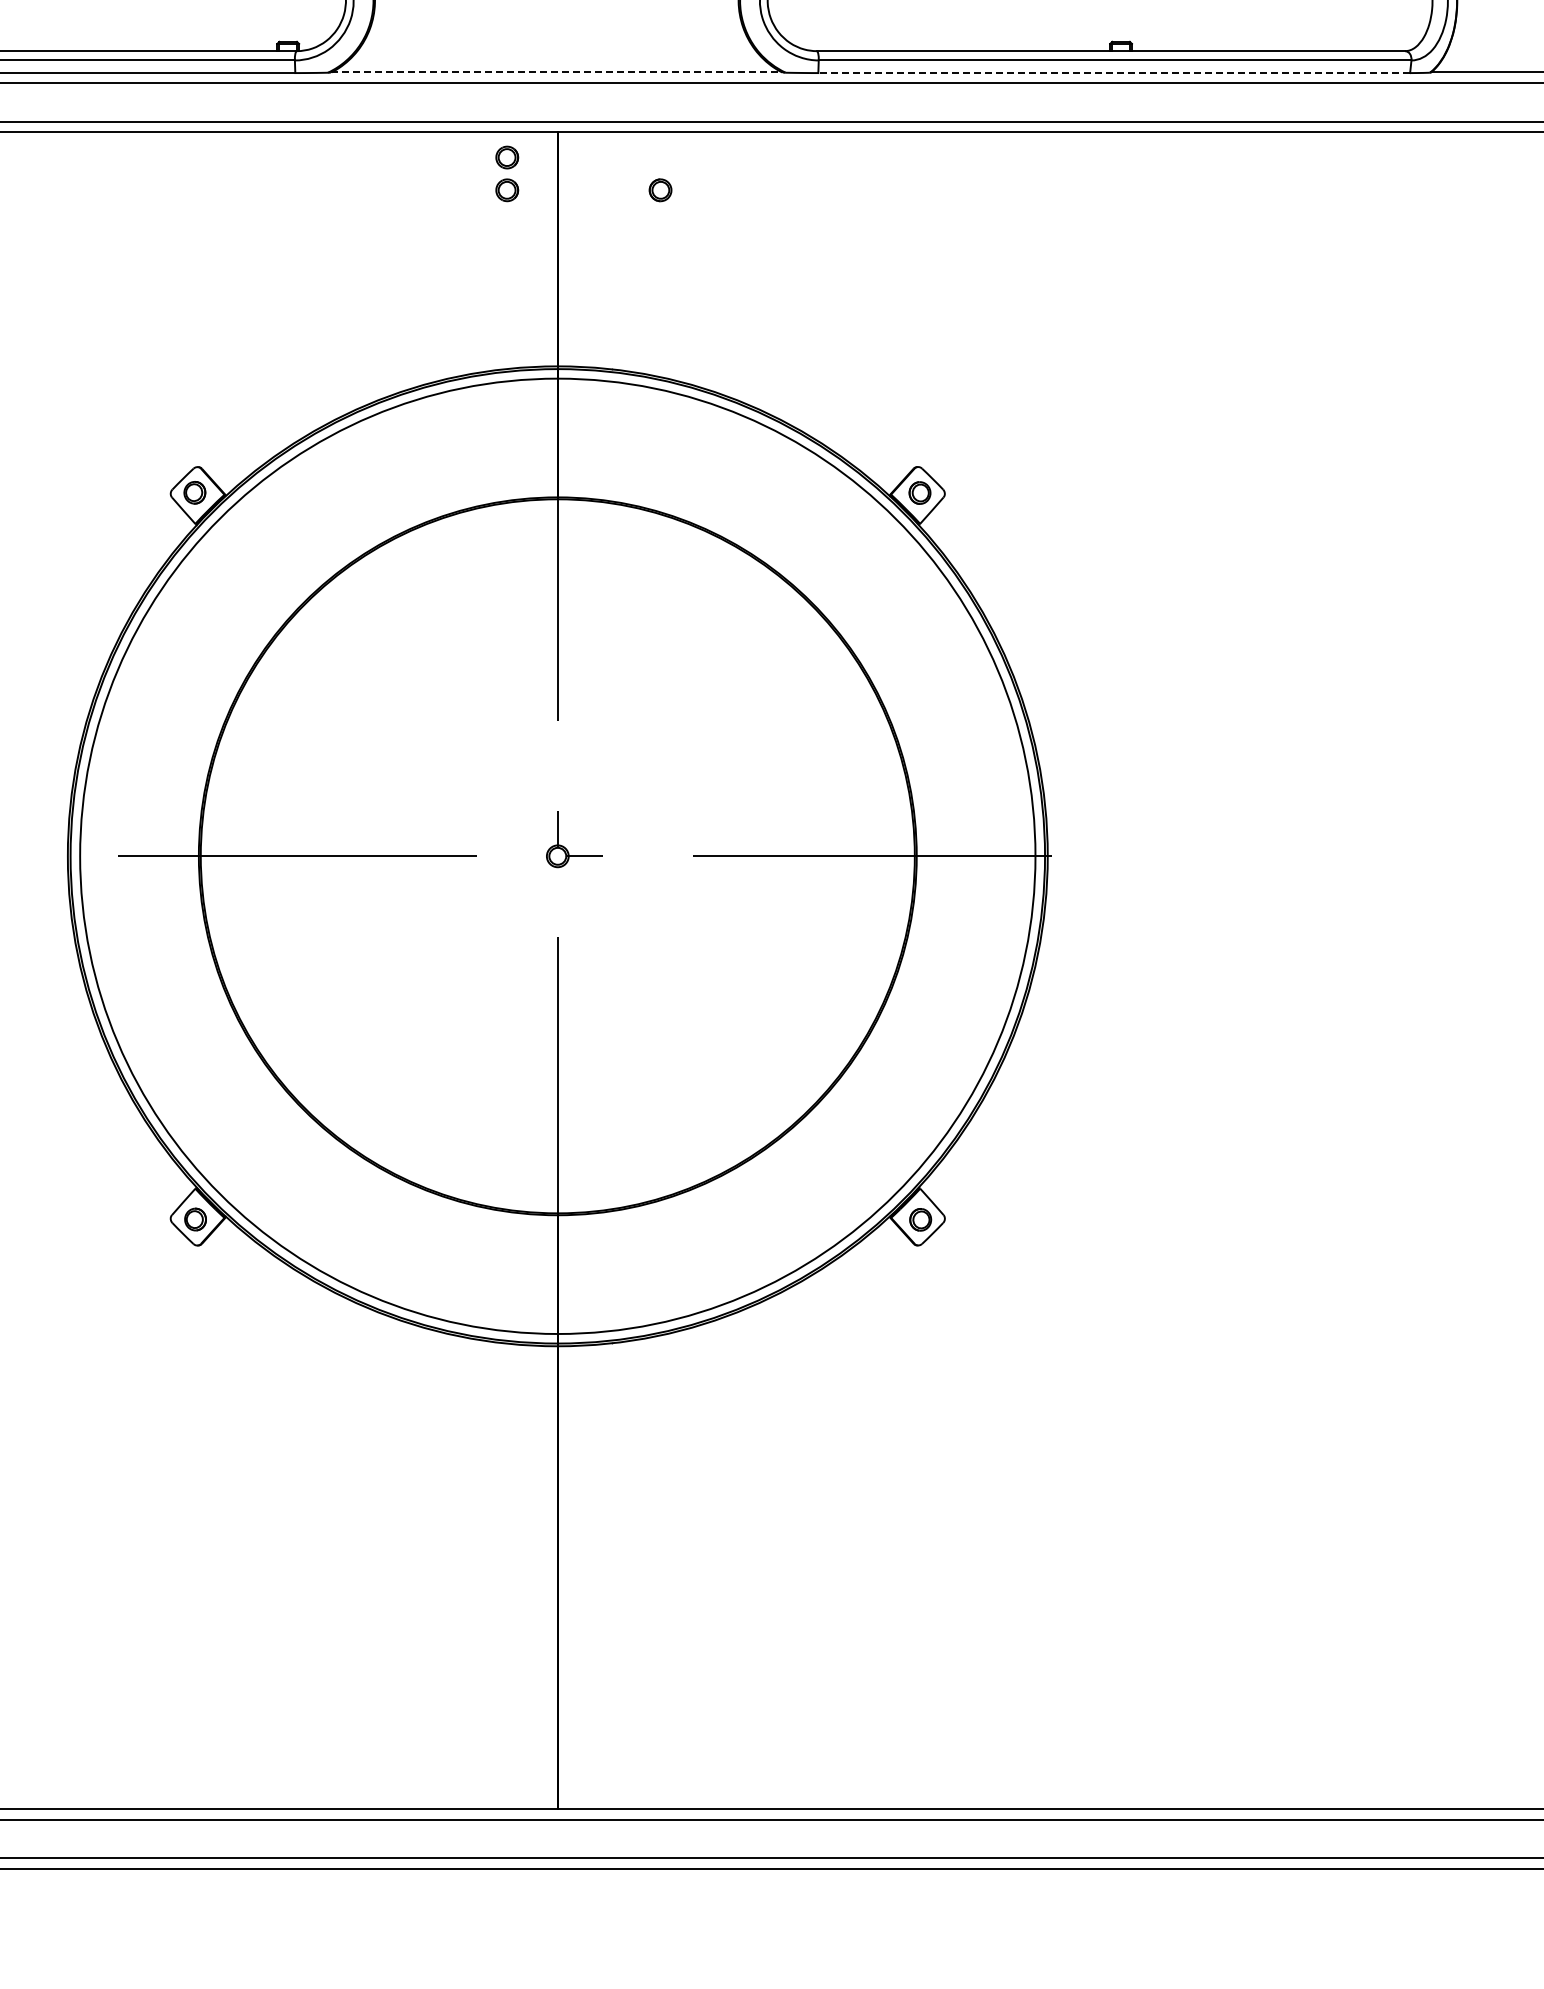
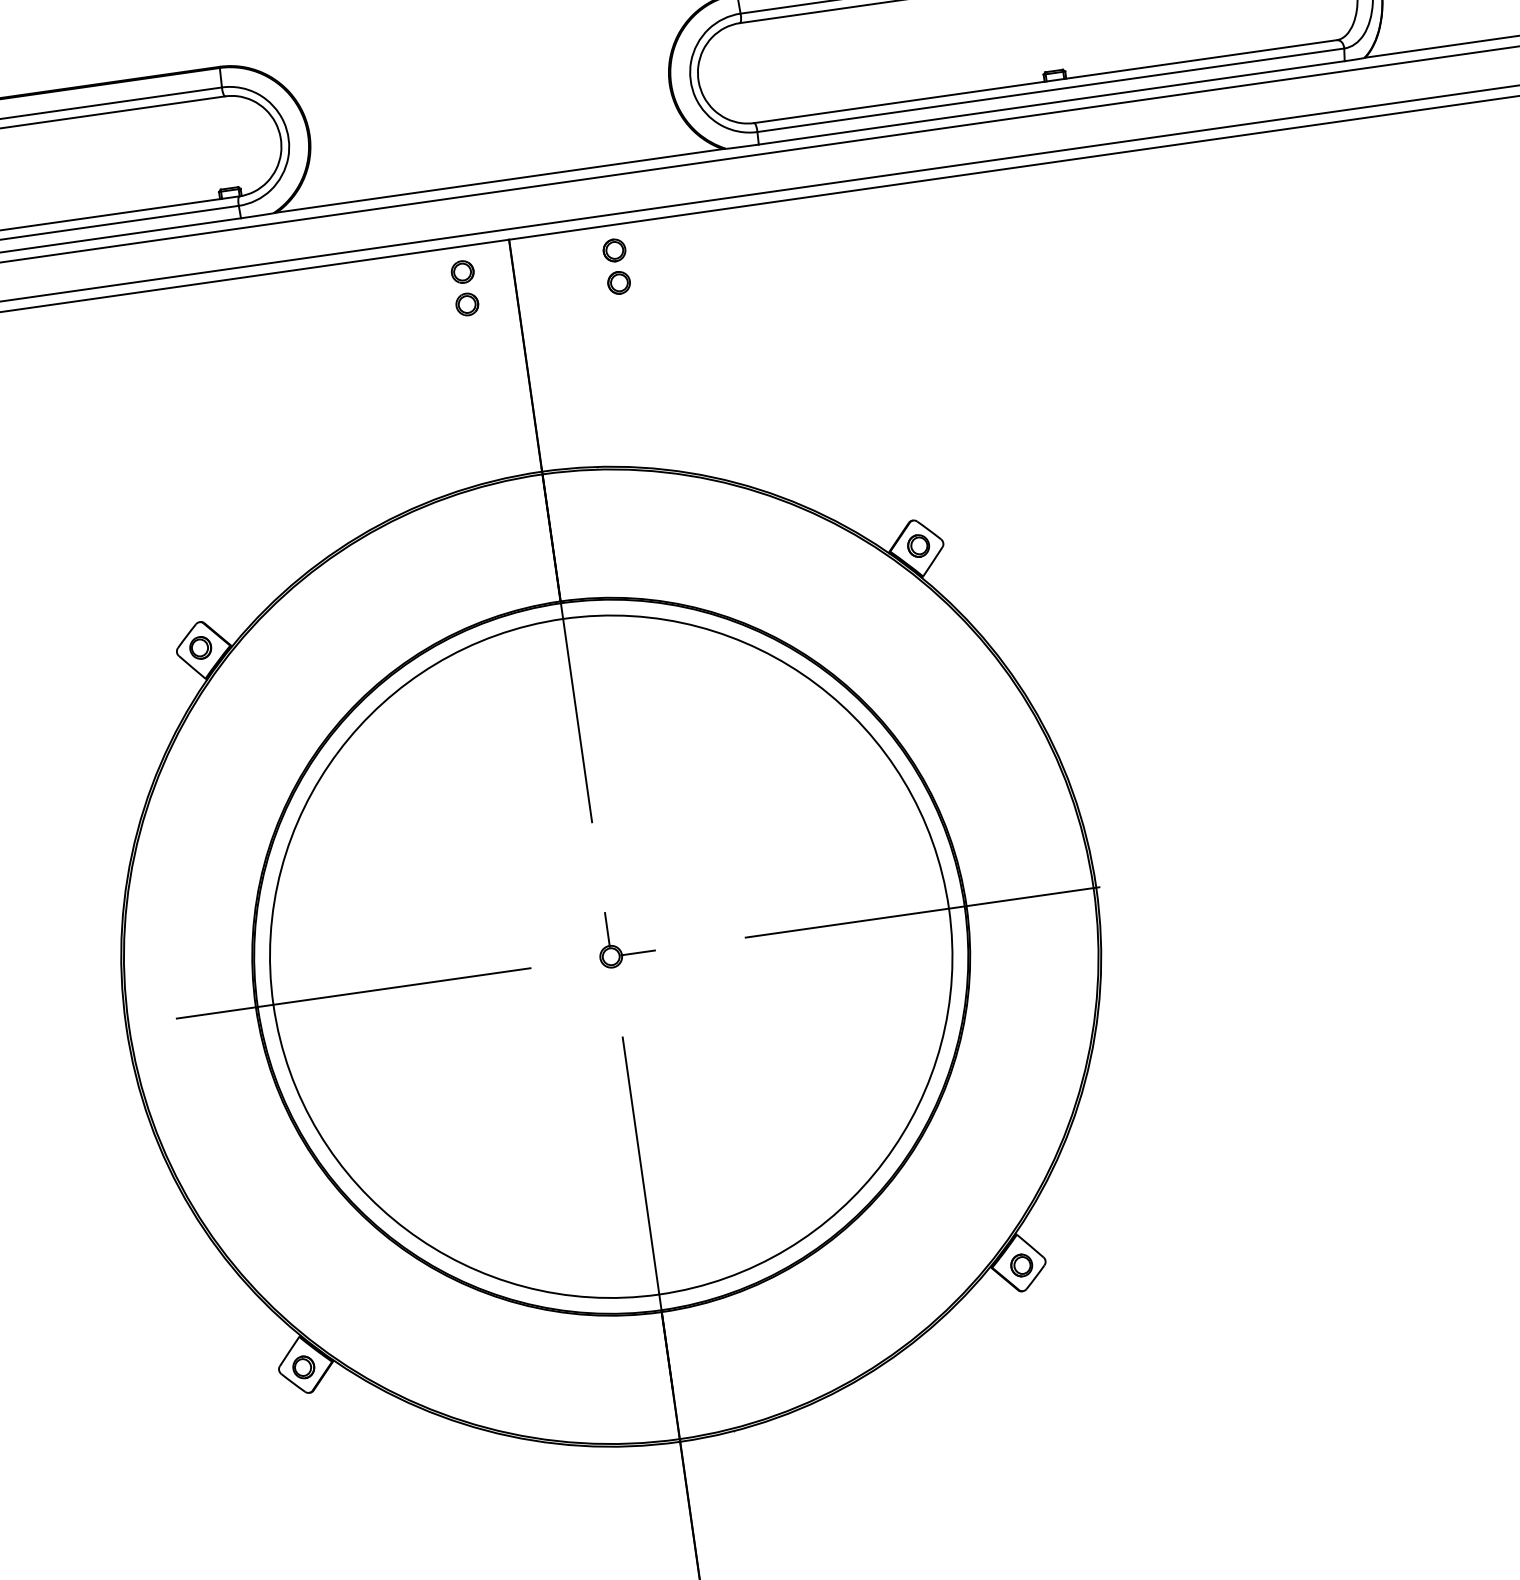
line: (556, 72) -> (499, 180), dashed -> solid
line: (1114, 73) -> (1052, 103), dashed -> solid
part: (660, 157) -> (614, 250), added
circle: (557, 856) -> (610, 956), size x0.71

